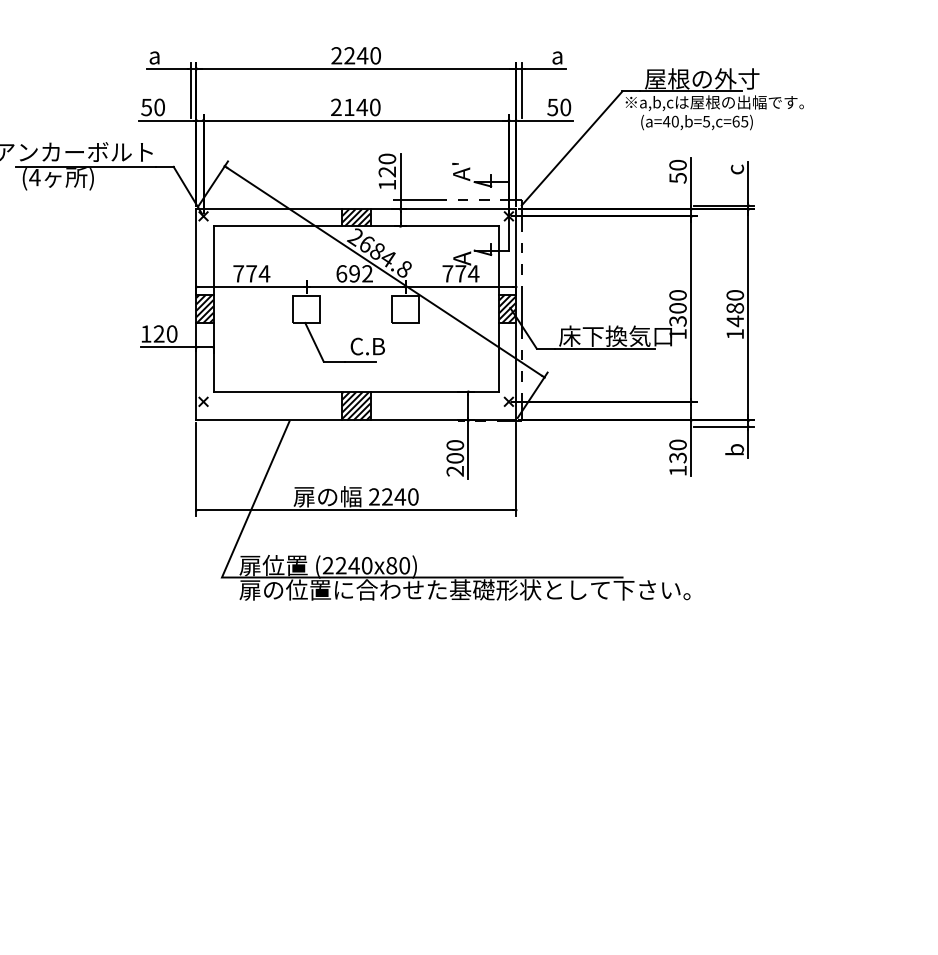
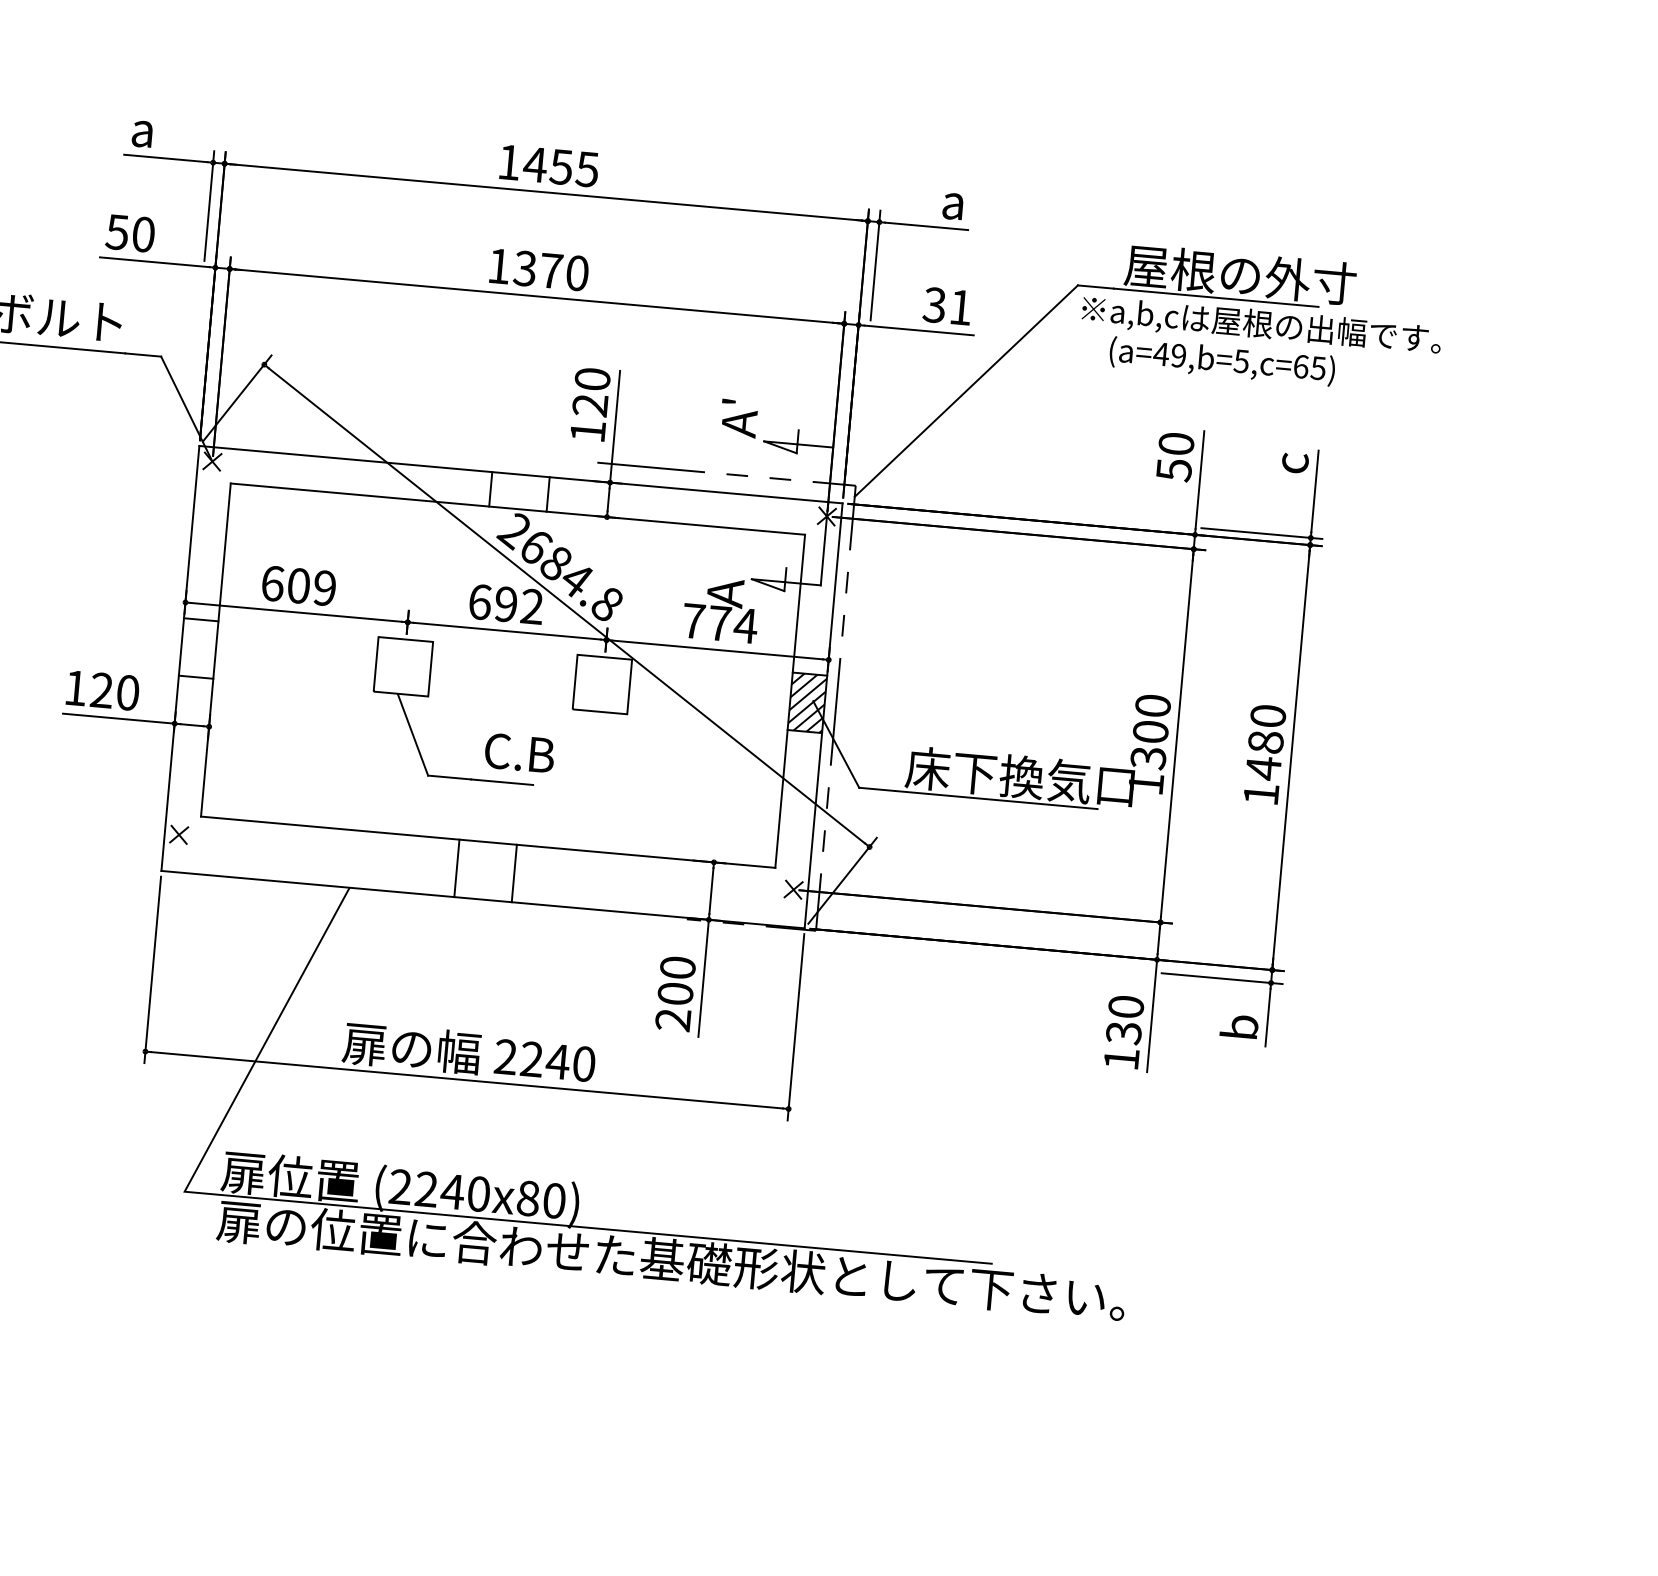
text: (355, 55) -> (547, 165), 2240 -> 1455
text: (349, 107) -> (525, 268), 2140 -> 1370
text: (559, 107) -> (948, 306), 50 -> 31
text: (674, 121) -> (1177, 355), (a=40,b=5,c=65) -> (a=49,b=5,c=65)
hatch: (355, 217) -> (517, 491), removed
text: (251, 273) -> (298, 585), 774 -> 609
hatch: (204, 308) -> (197, 647), removed
hatch: (355, 405) -> (484, 869), removed

